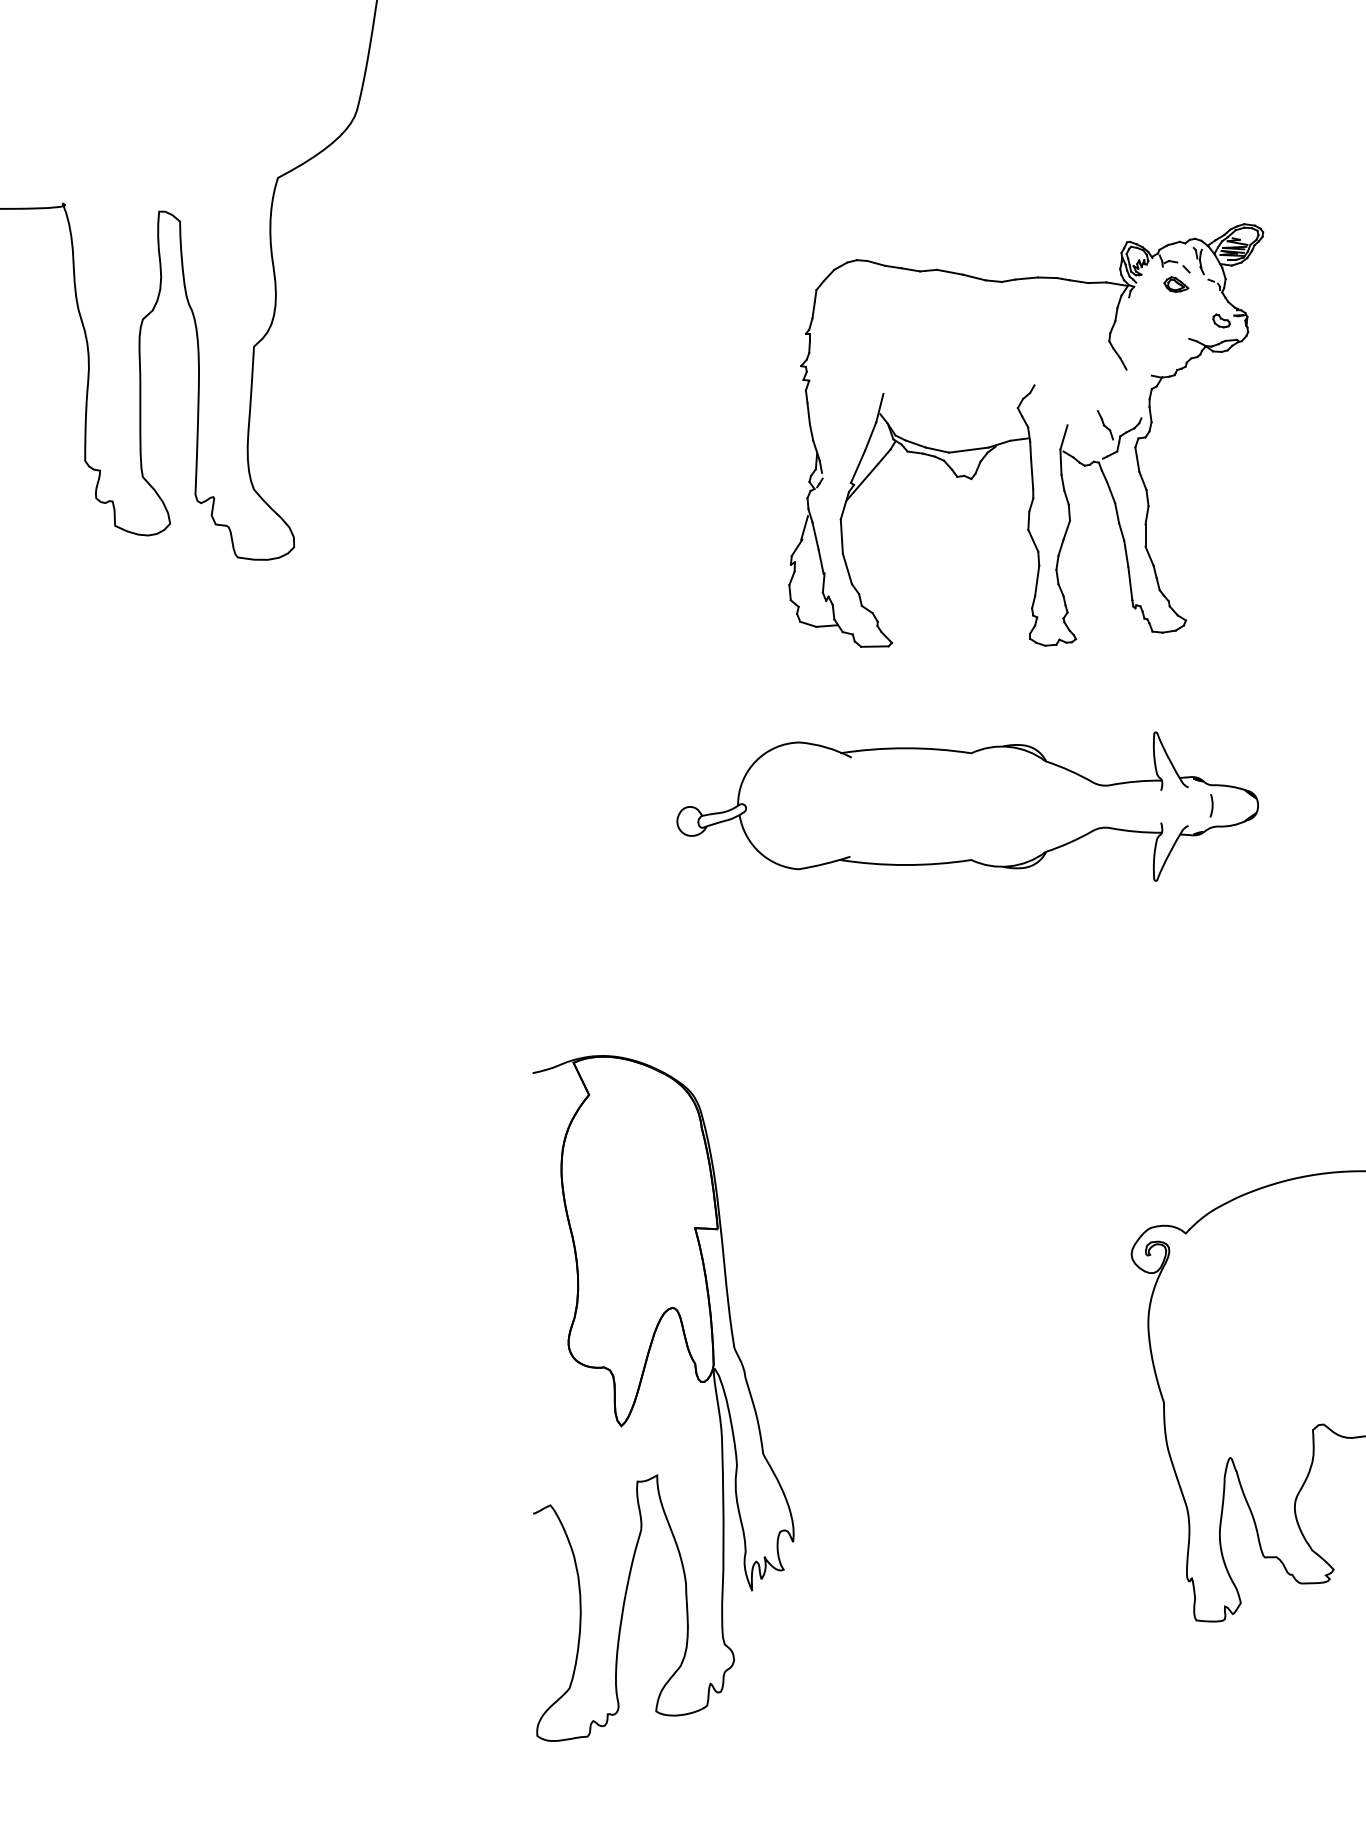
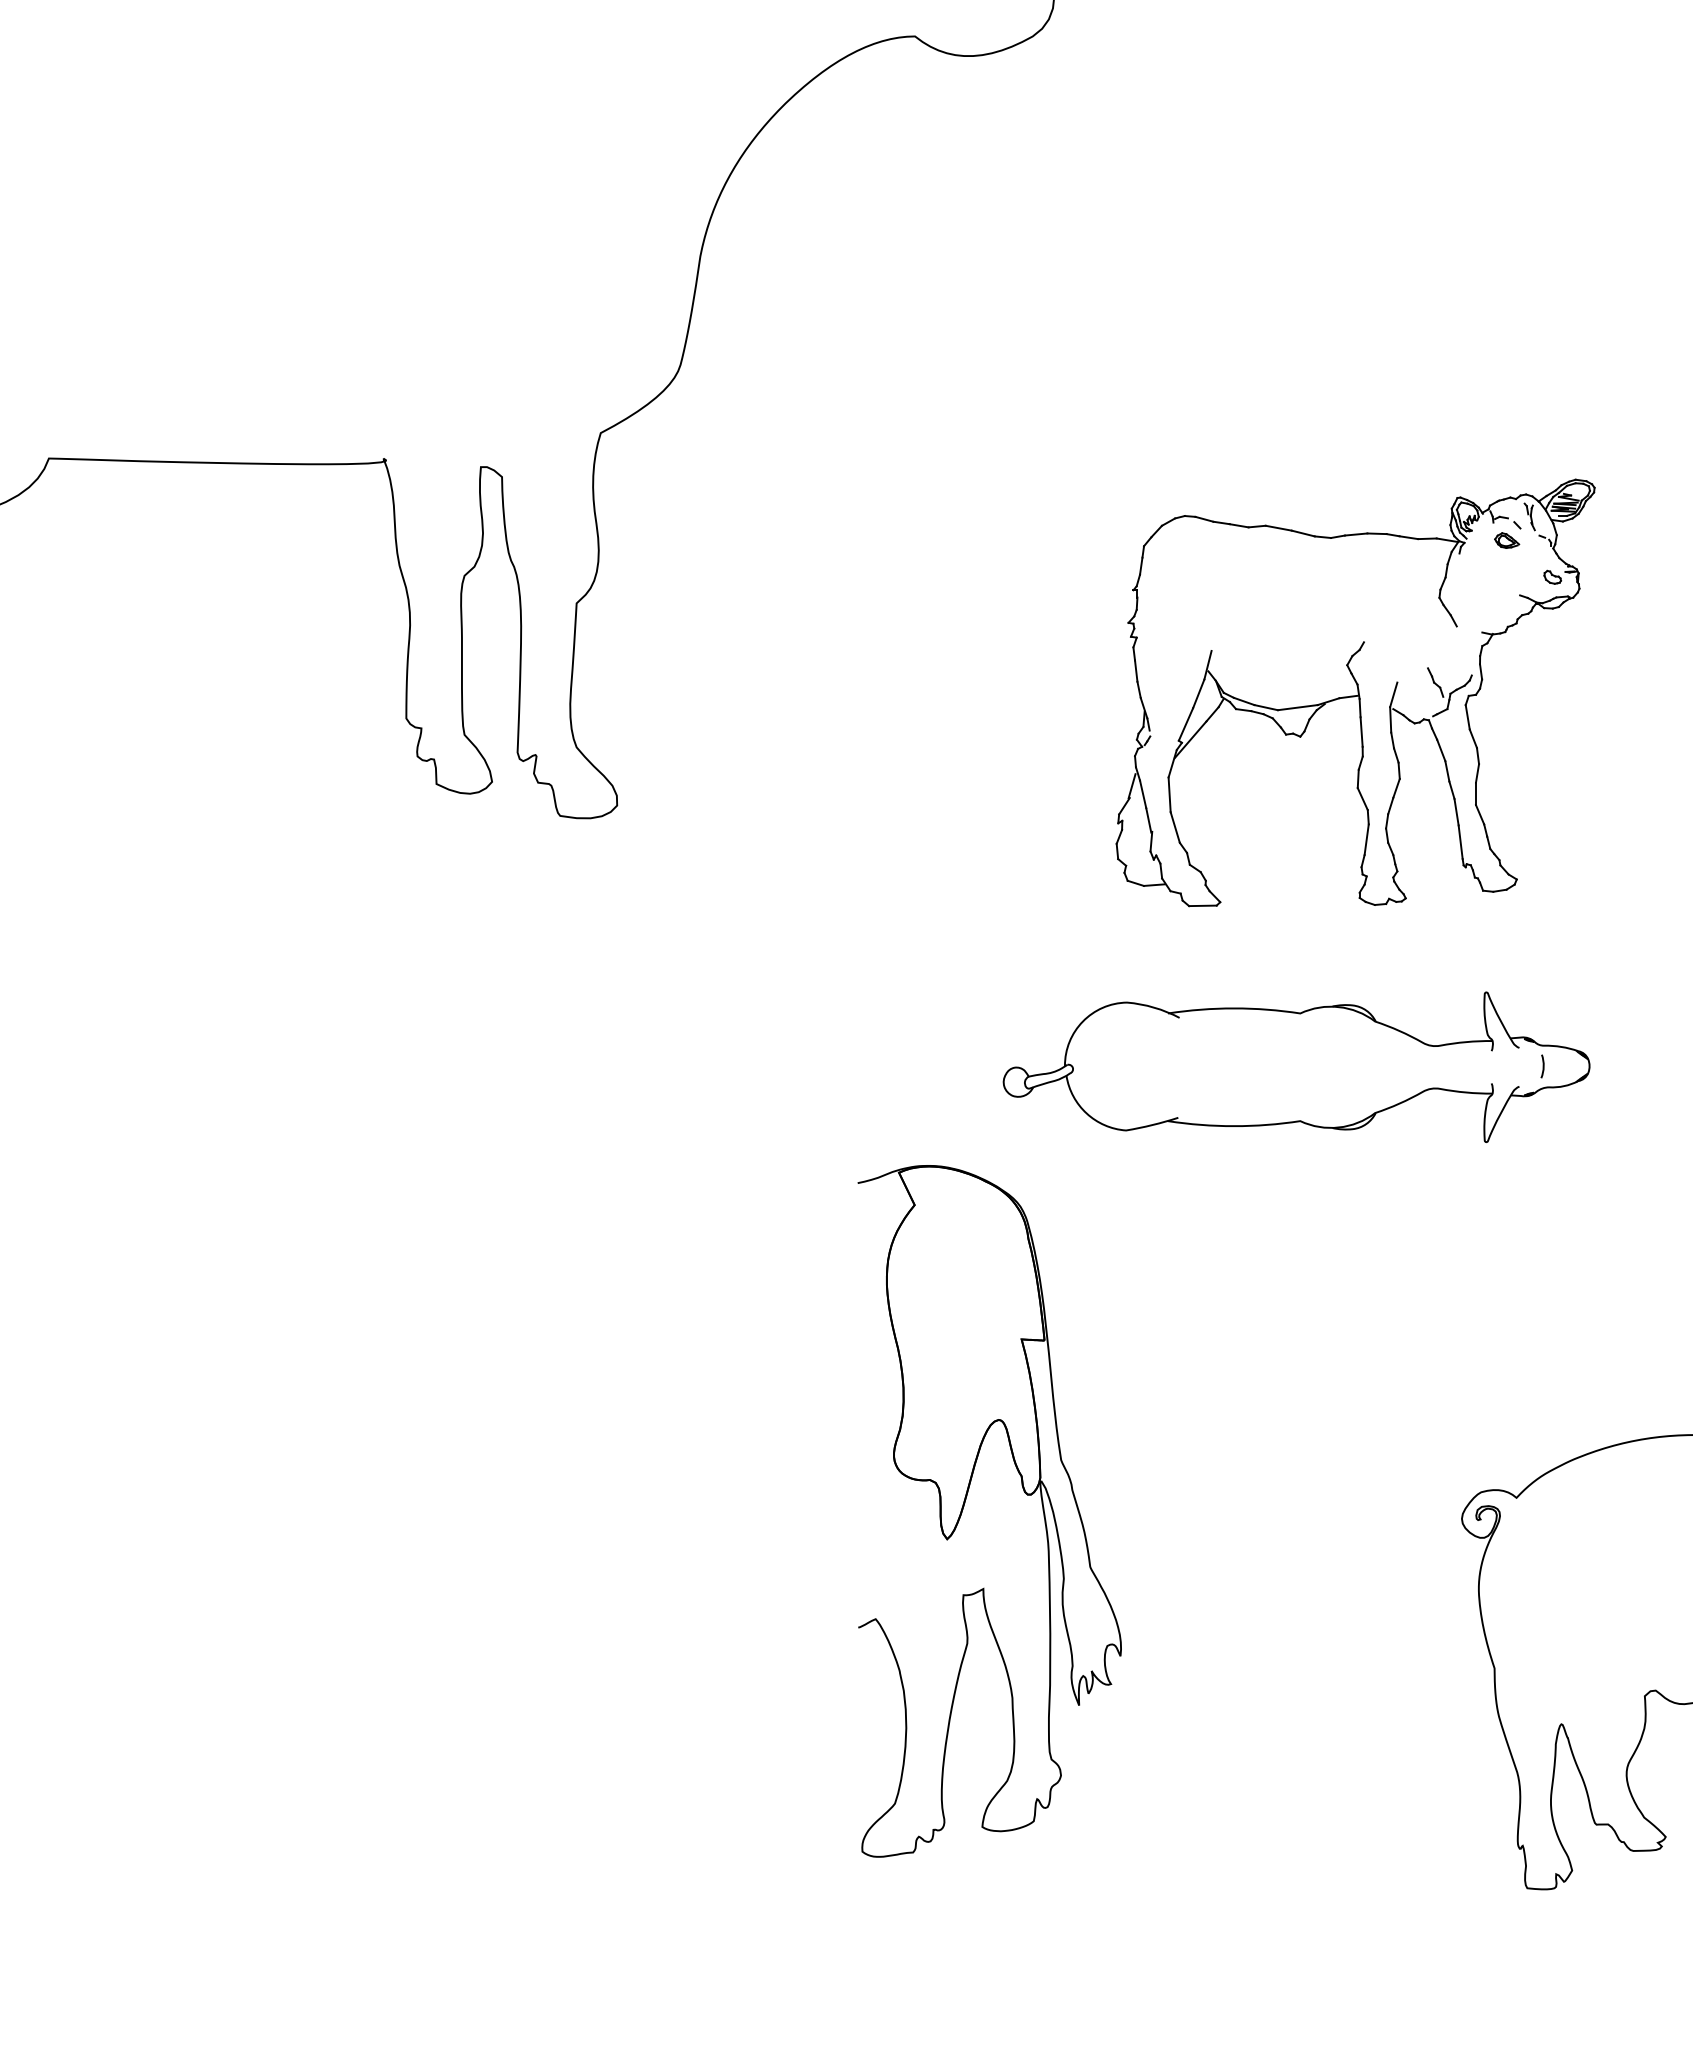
part: (639, 1390) -> (965, 1503), moved

